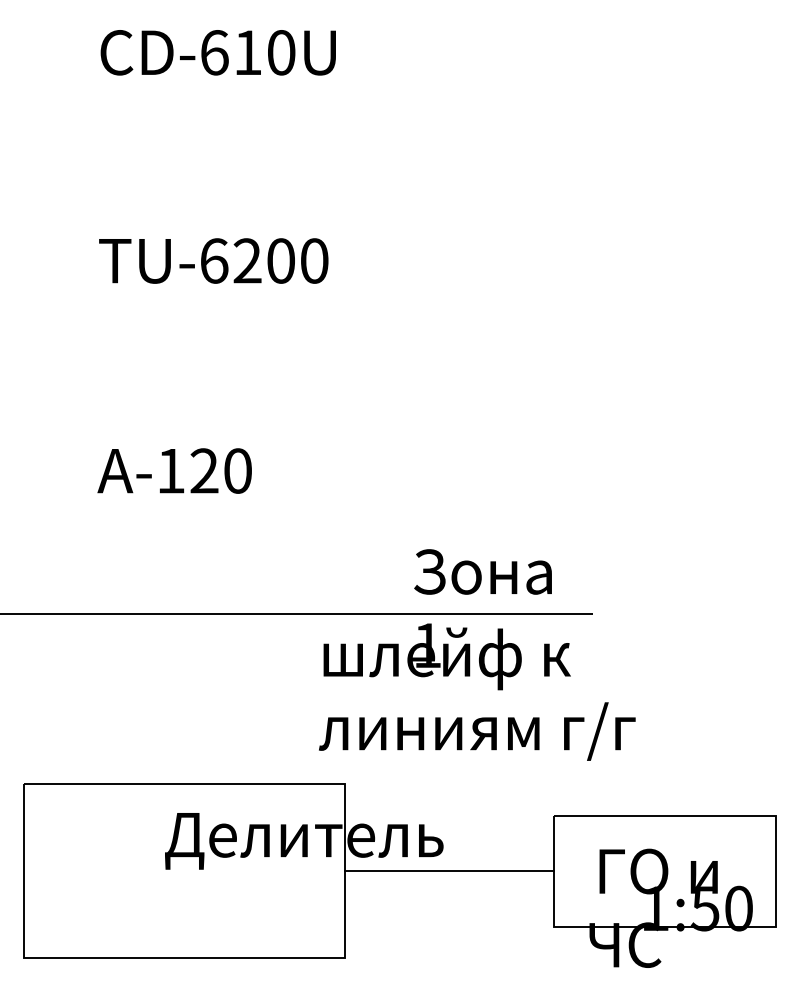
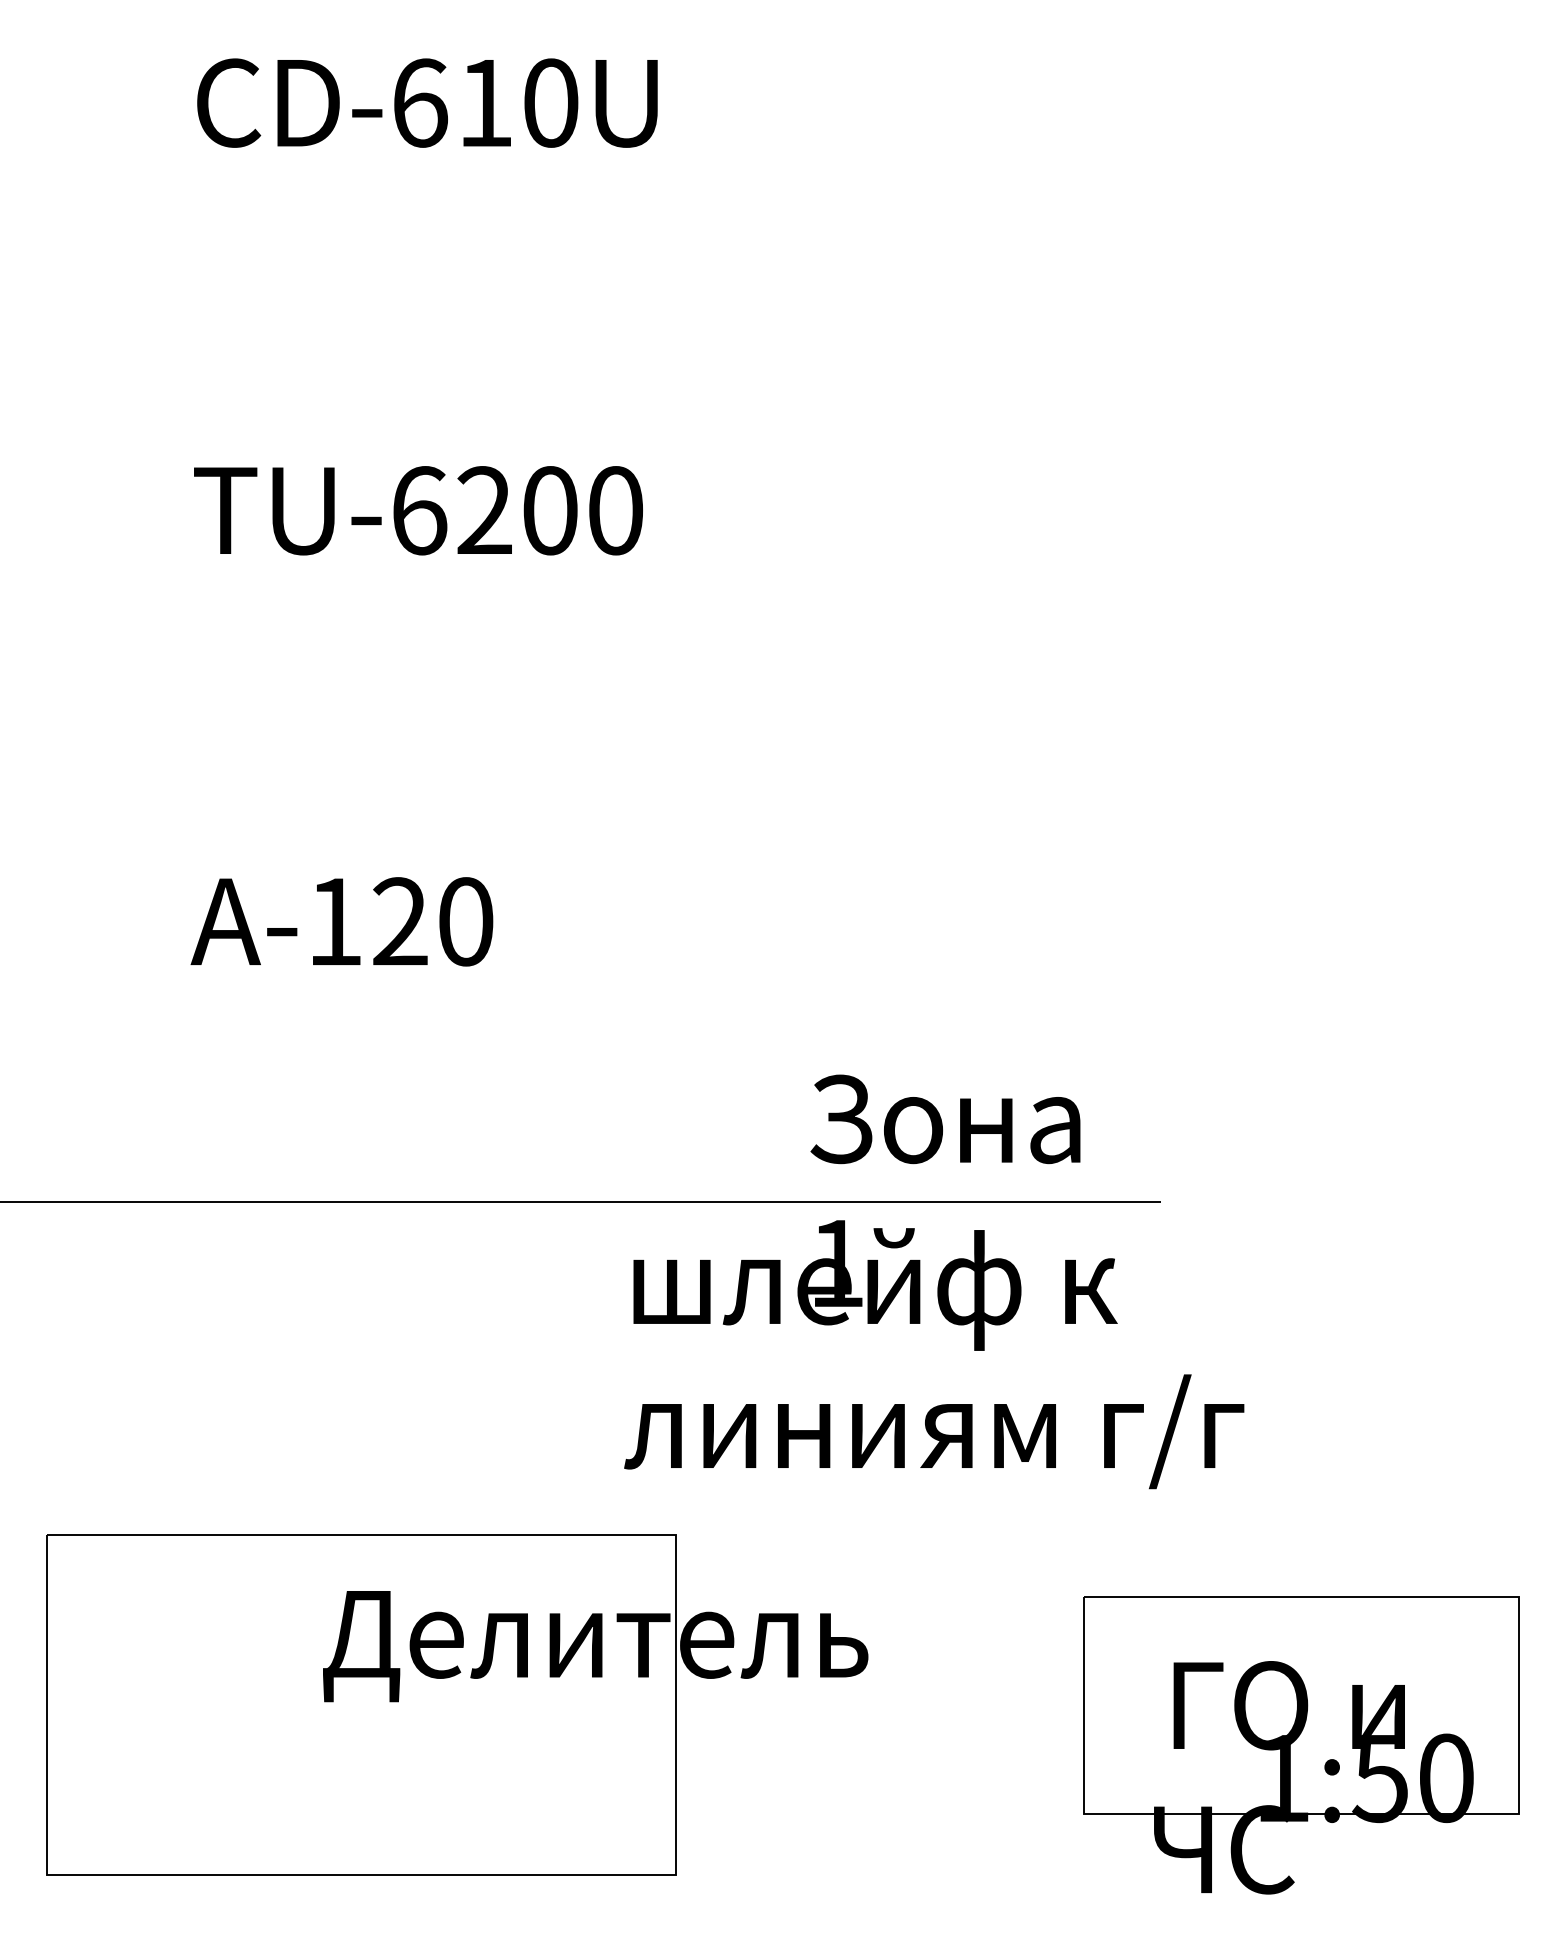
line: (449, 871) -> (879, 1705), removed

